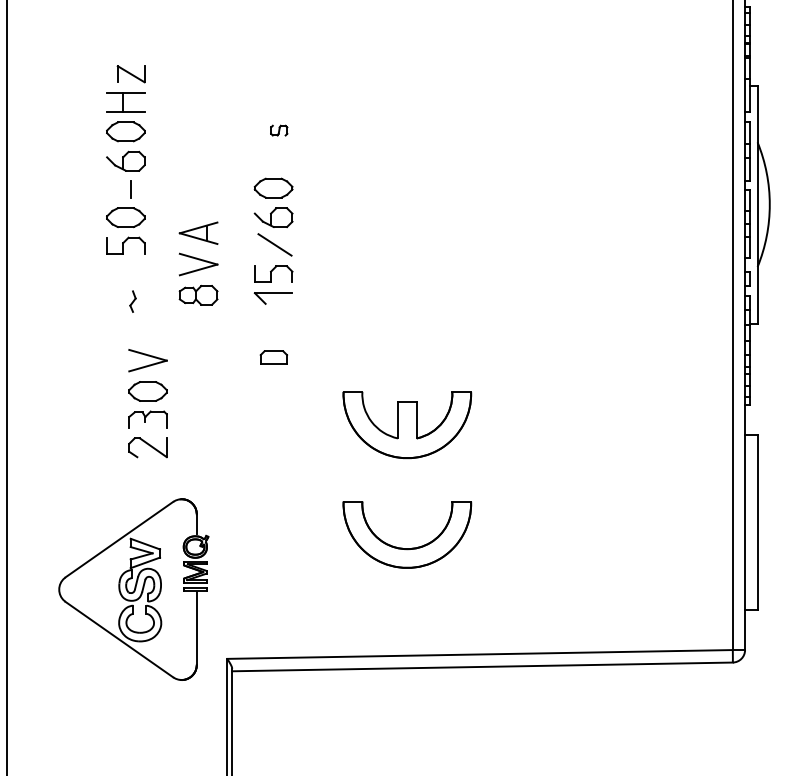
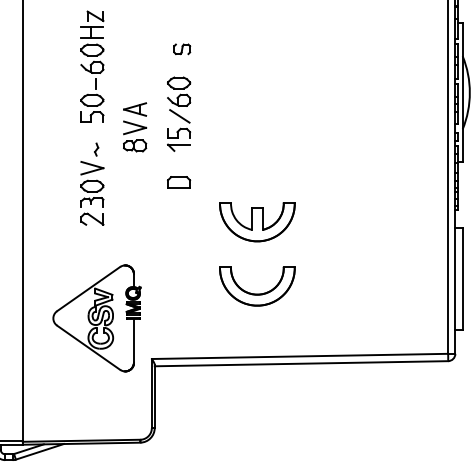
part: (279, 130) -> (182, 49), size x1.67
part: (274, 357) -> (179, 182), size x1.43
part: (148, 403) -> (92, 193), moved

